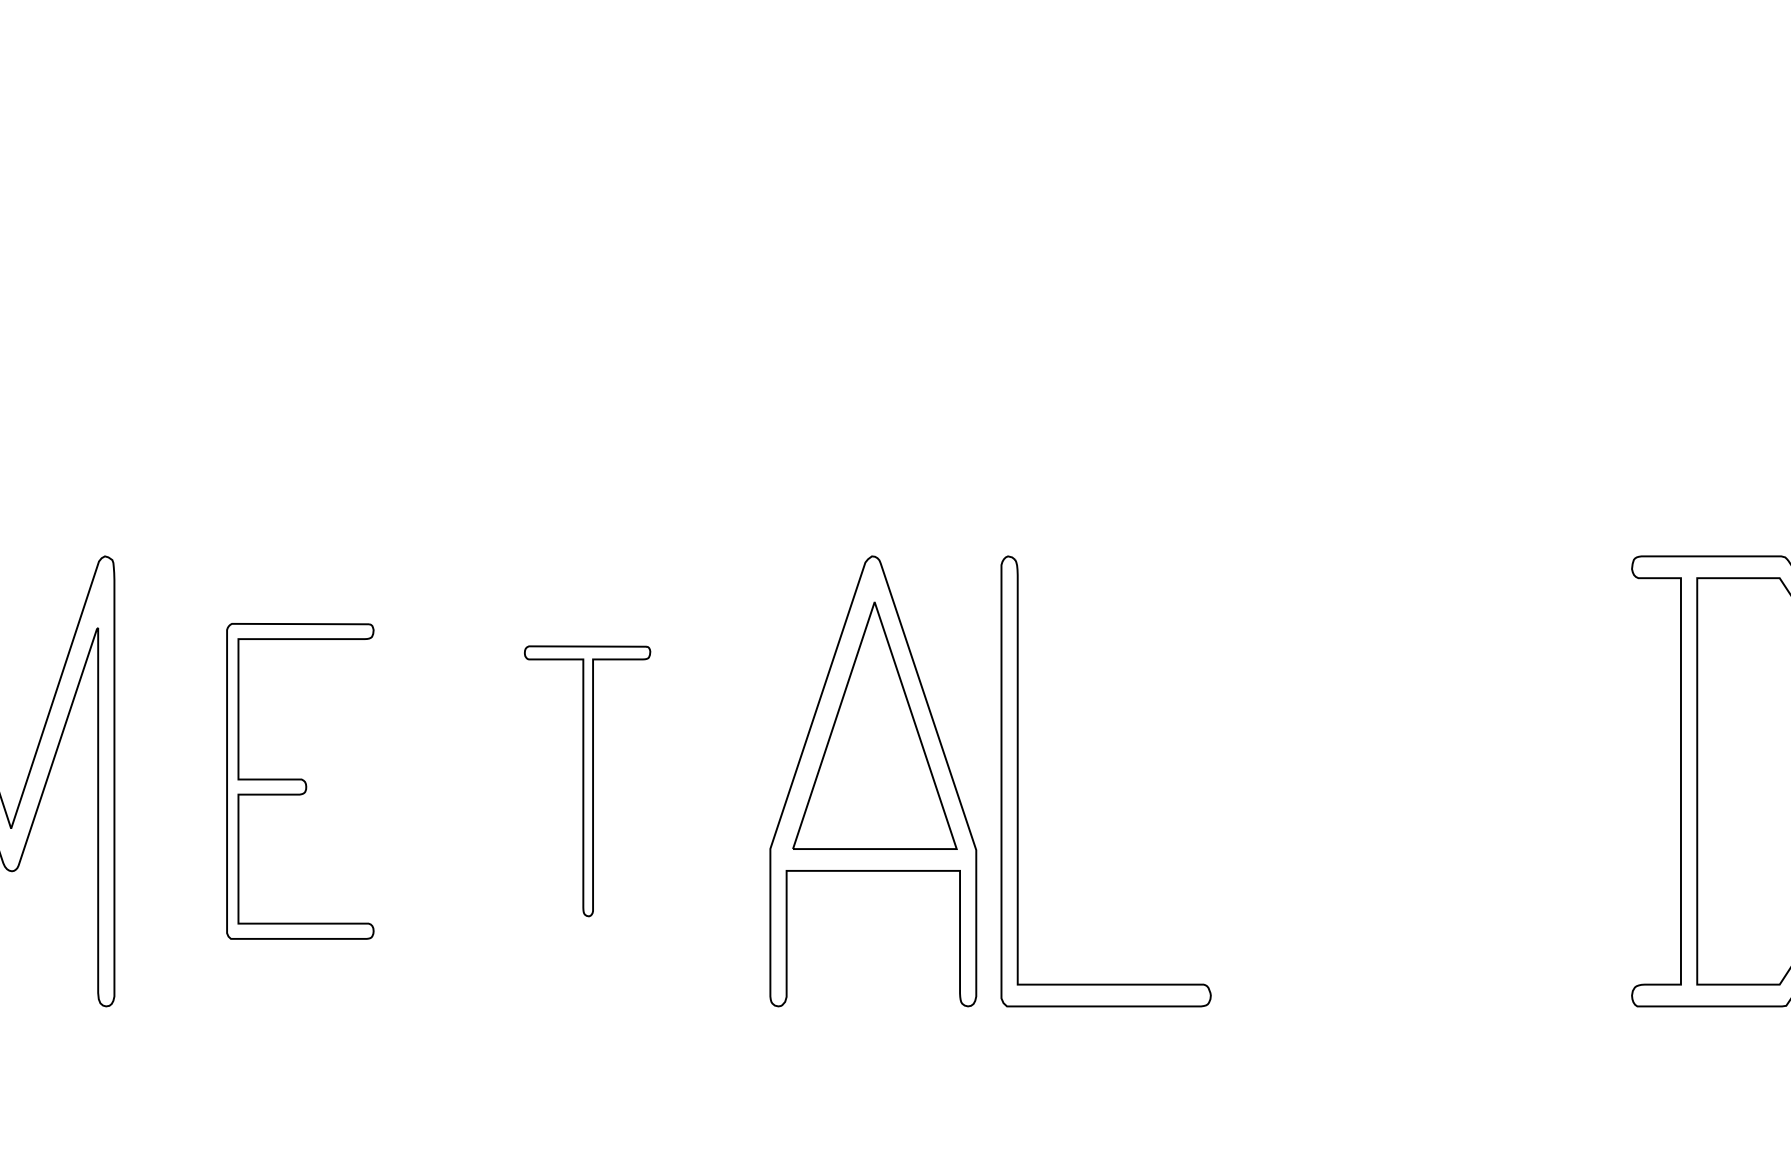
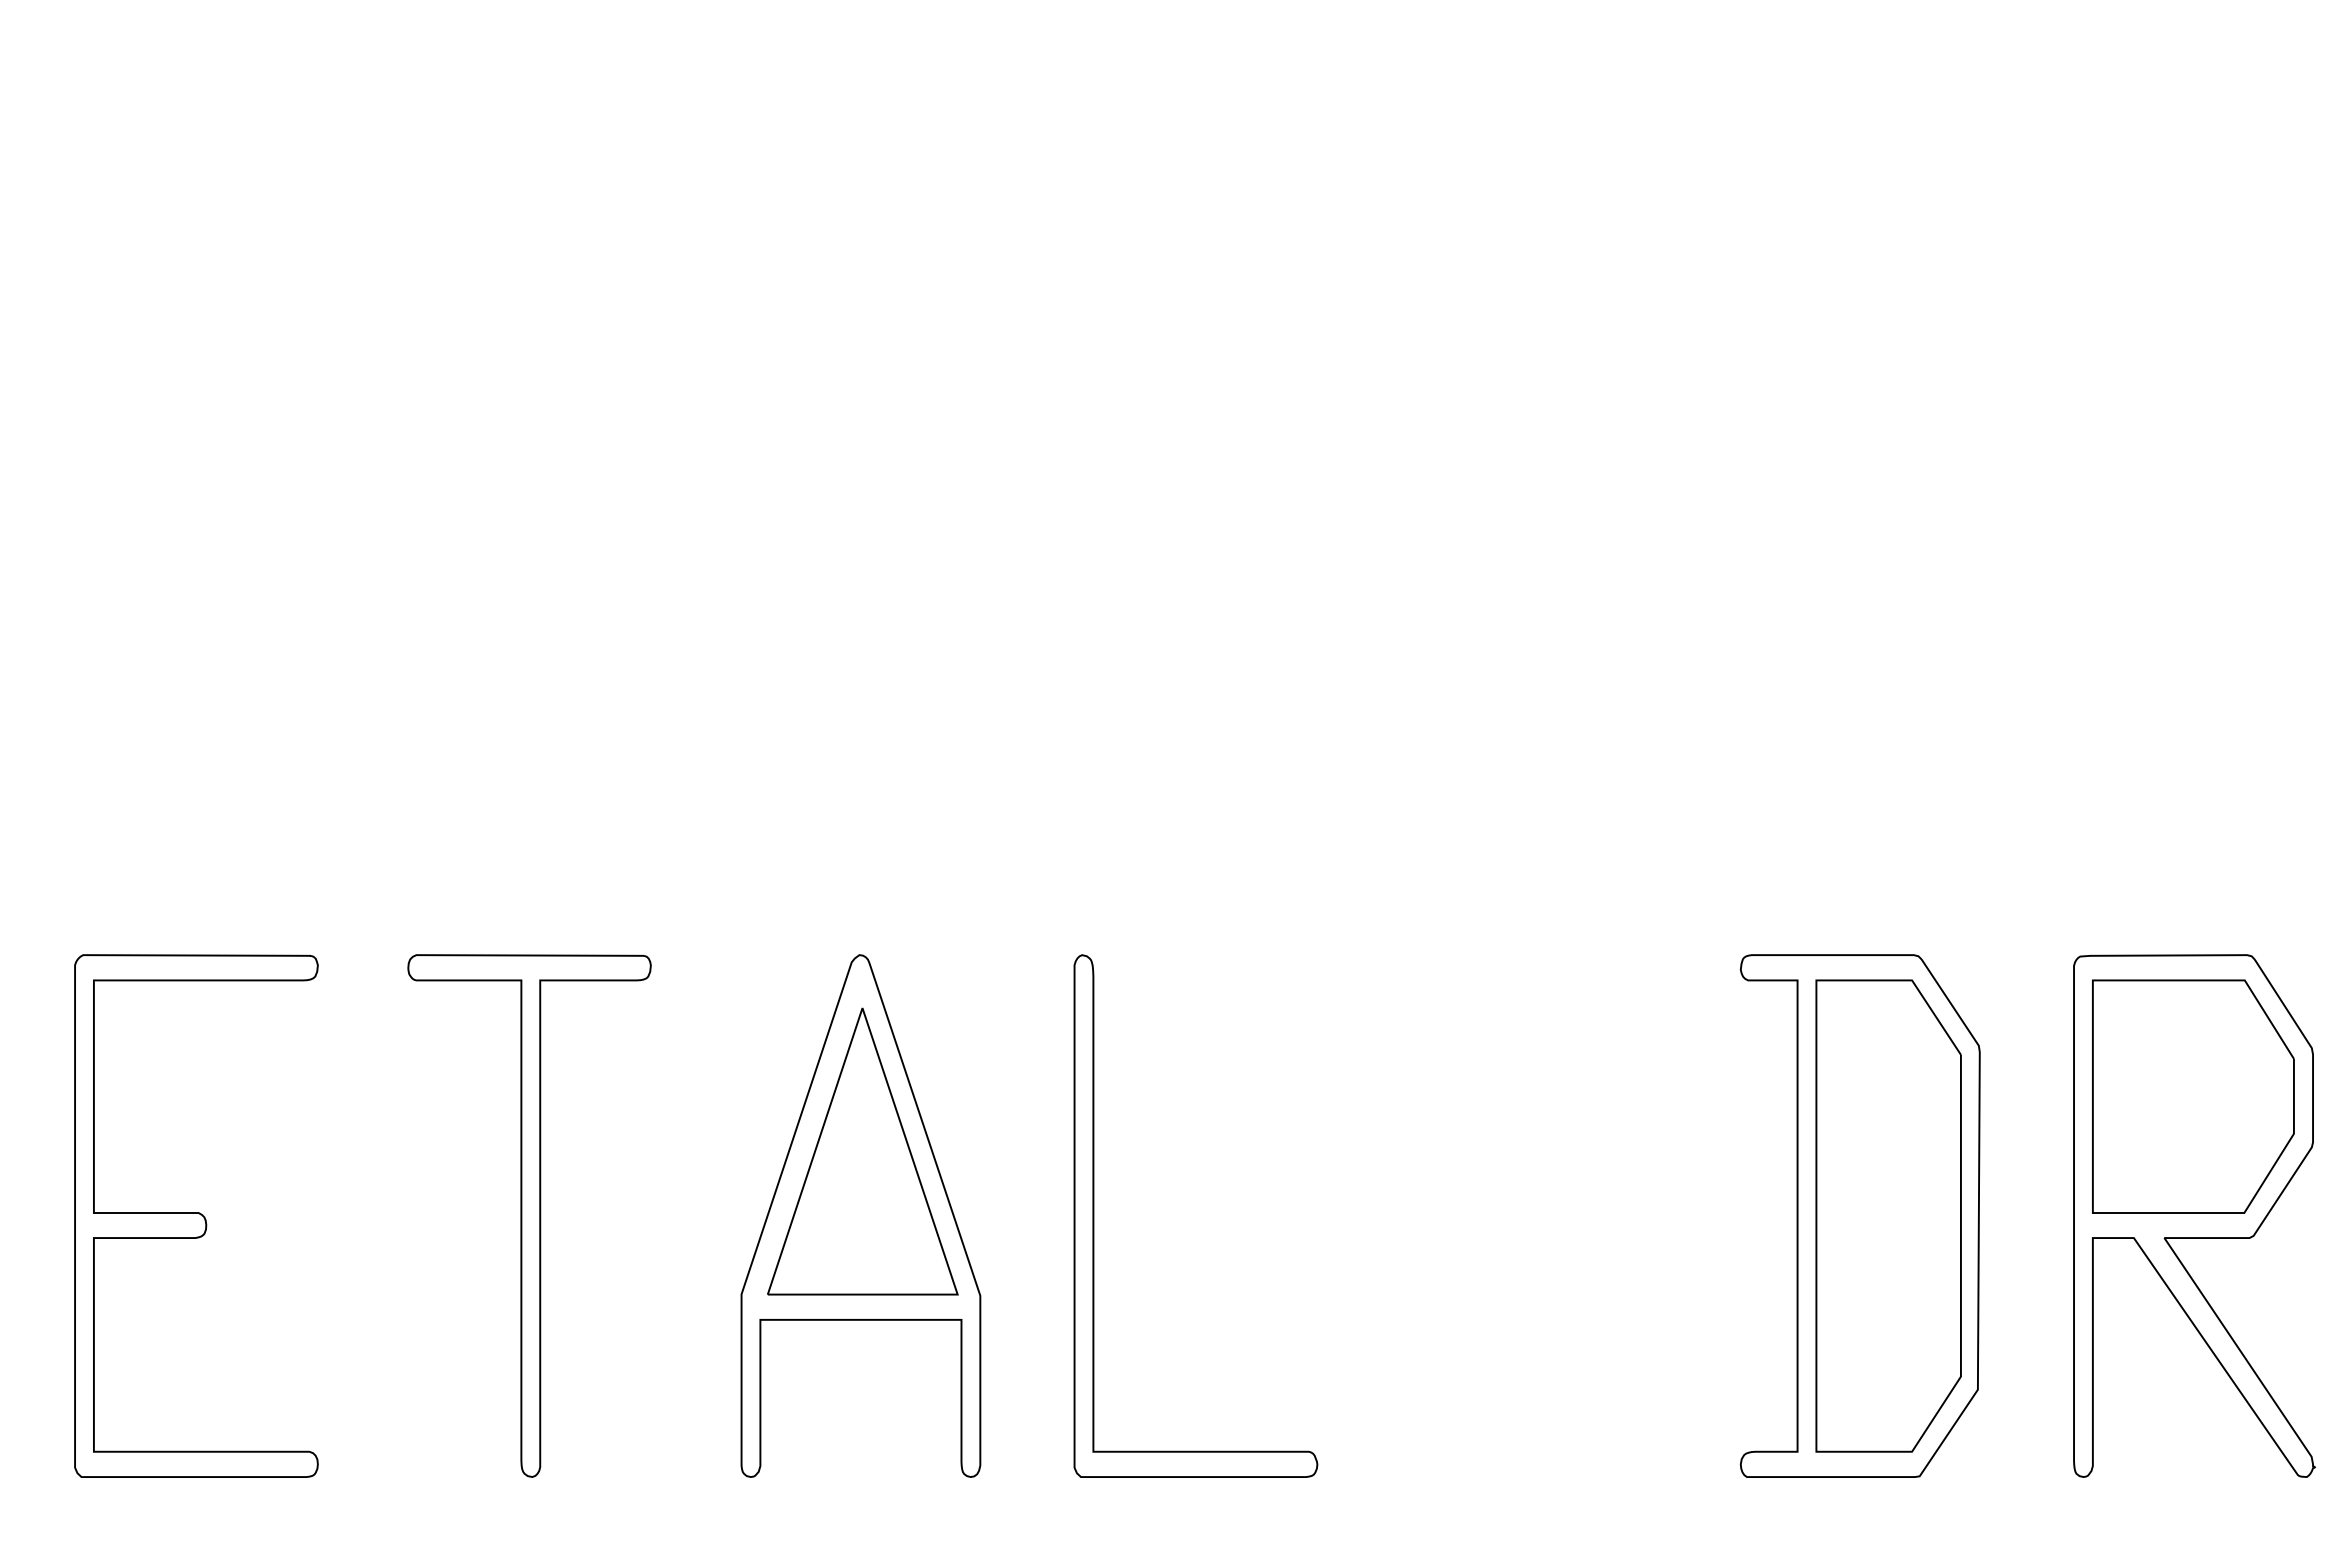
part: (300, 780) -> (196, 1215), size x1.43
part: (587, 780) -> (529, 1215), size x1.67
part: (1018, 780) -> (1094, 1215), moved

